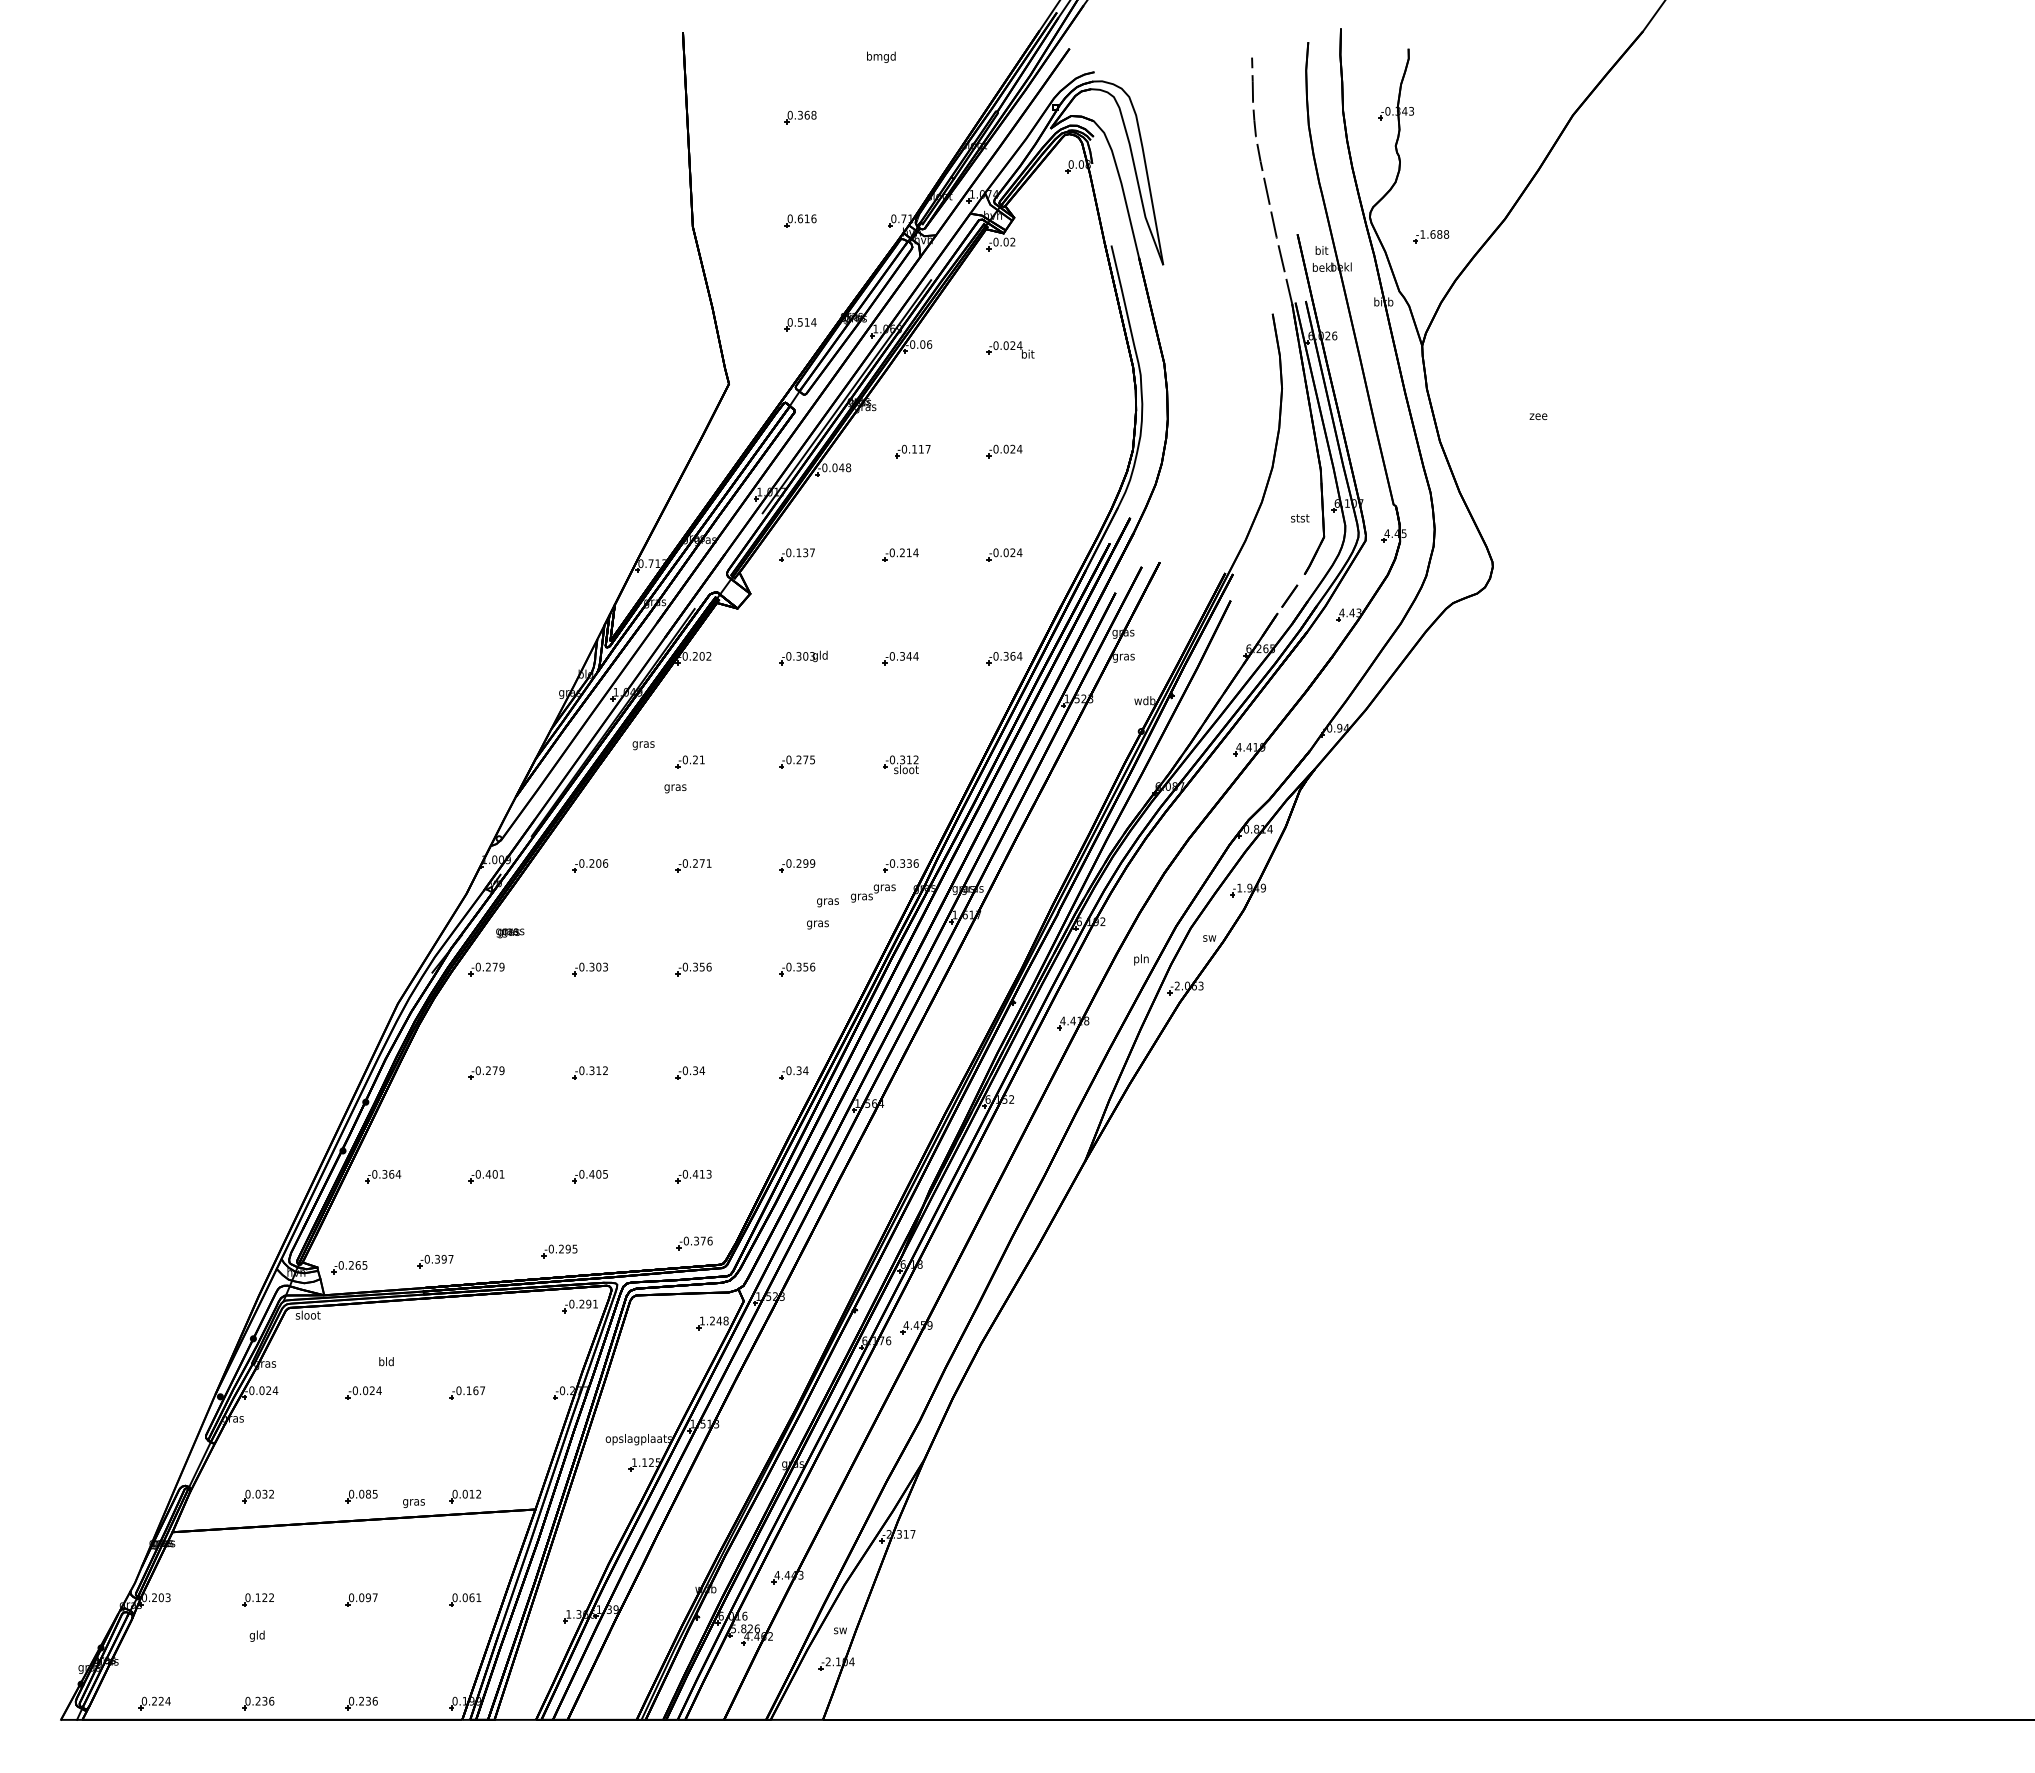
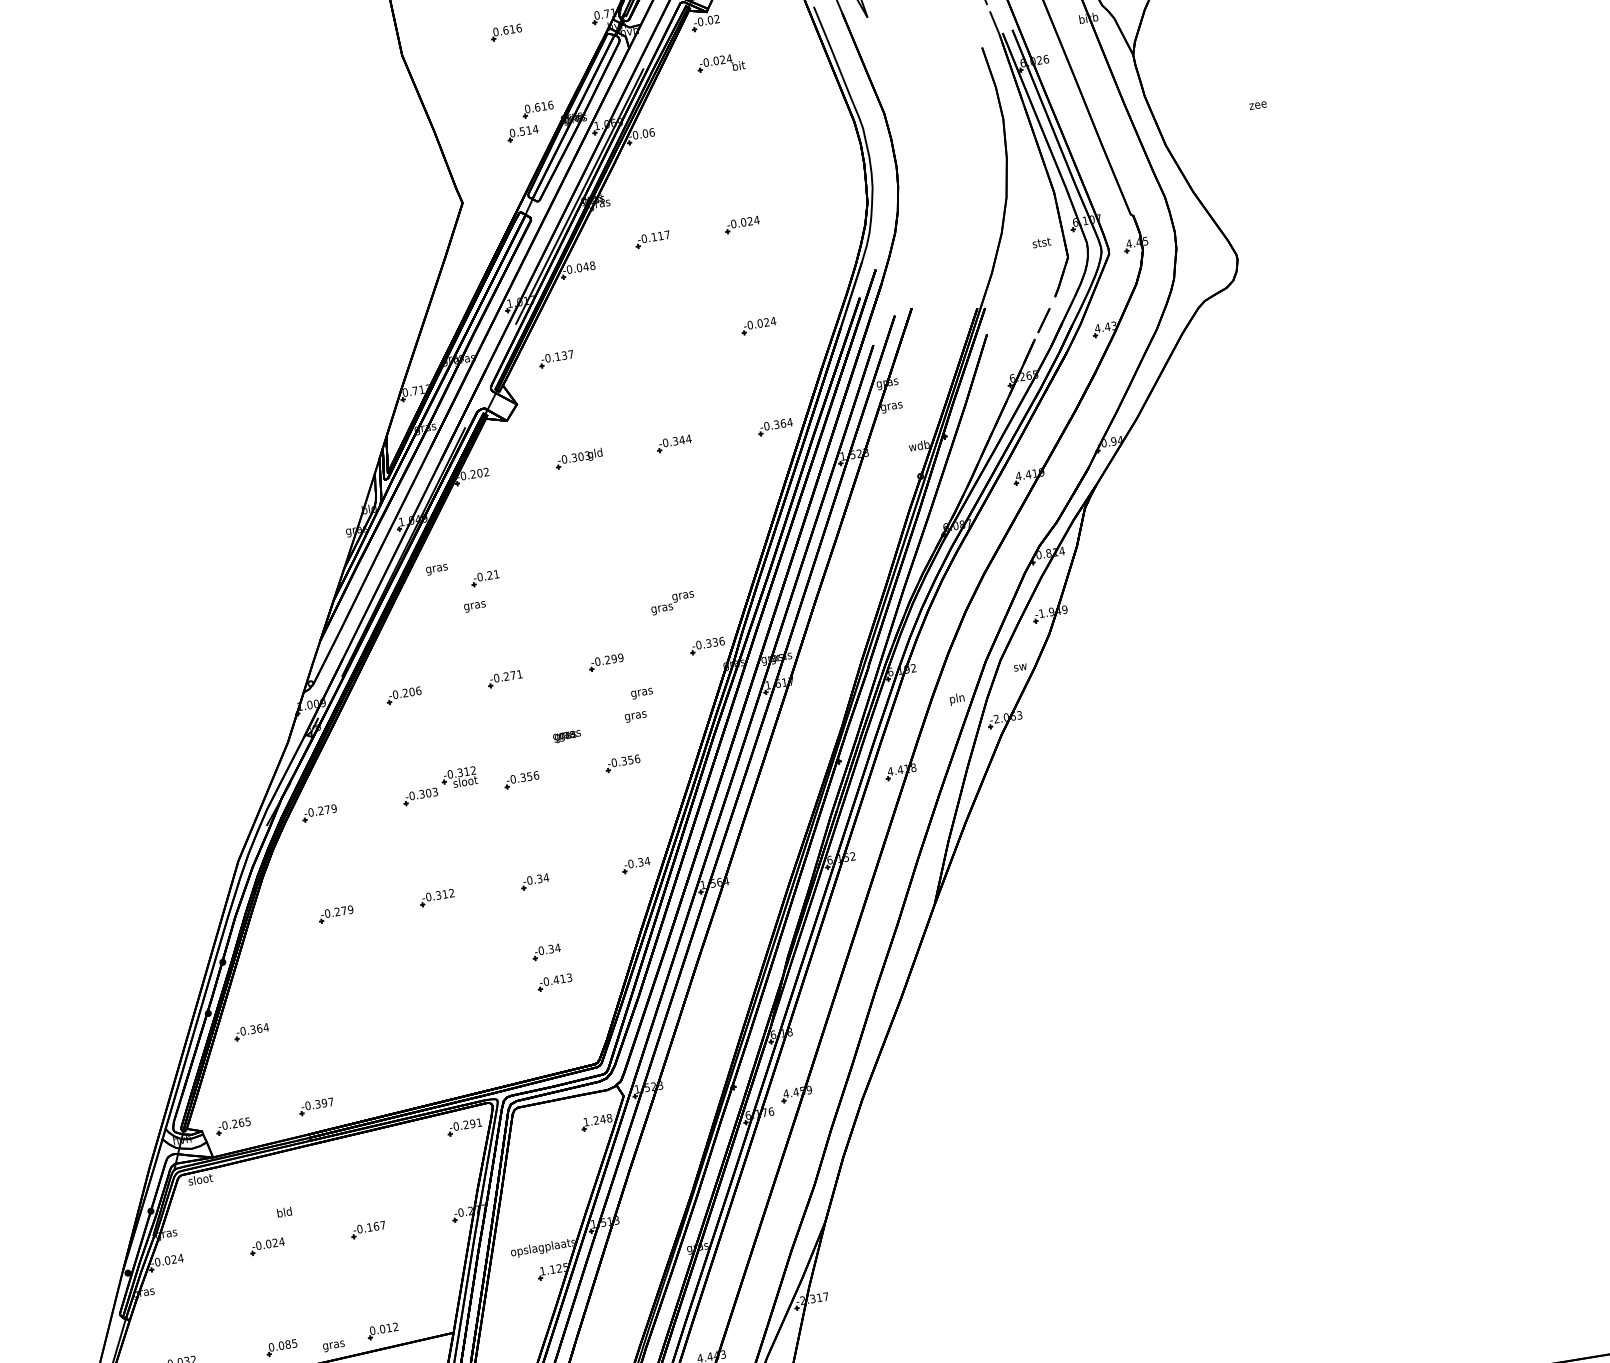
part: (819, 302) -> (537, 109), added
part: (1010, 349) -> (721, 63), moved
part: (900, 554) -> (657, 342), removed
part: (796, 761) -> (588, 560), removed
part: (900, 764) -> (458, 777), moved
text: (873, 893) -> (672, 603), moved
text: (510, 933) -> (567, 736), moved
part: (690, 1144) -> (546, 951), added
part: (486, 1176) -> (352, 1015), removed
part: (589, 1176) -> (453, 999), removed
part: (694, 1243) -> (566, 1047), removed
part: (559, 1251) -> (435, 1077), removed

